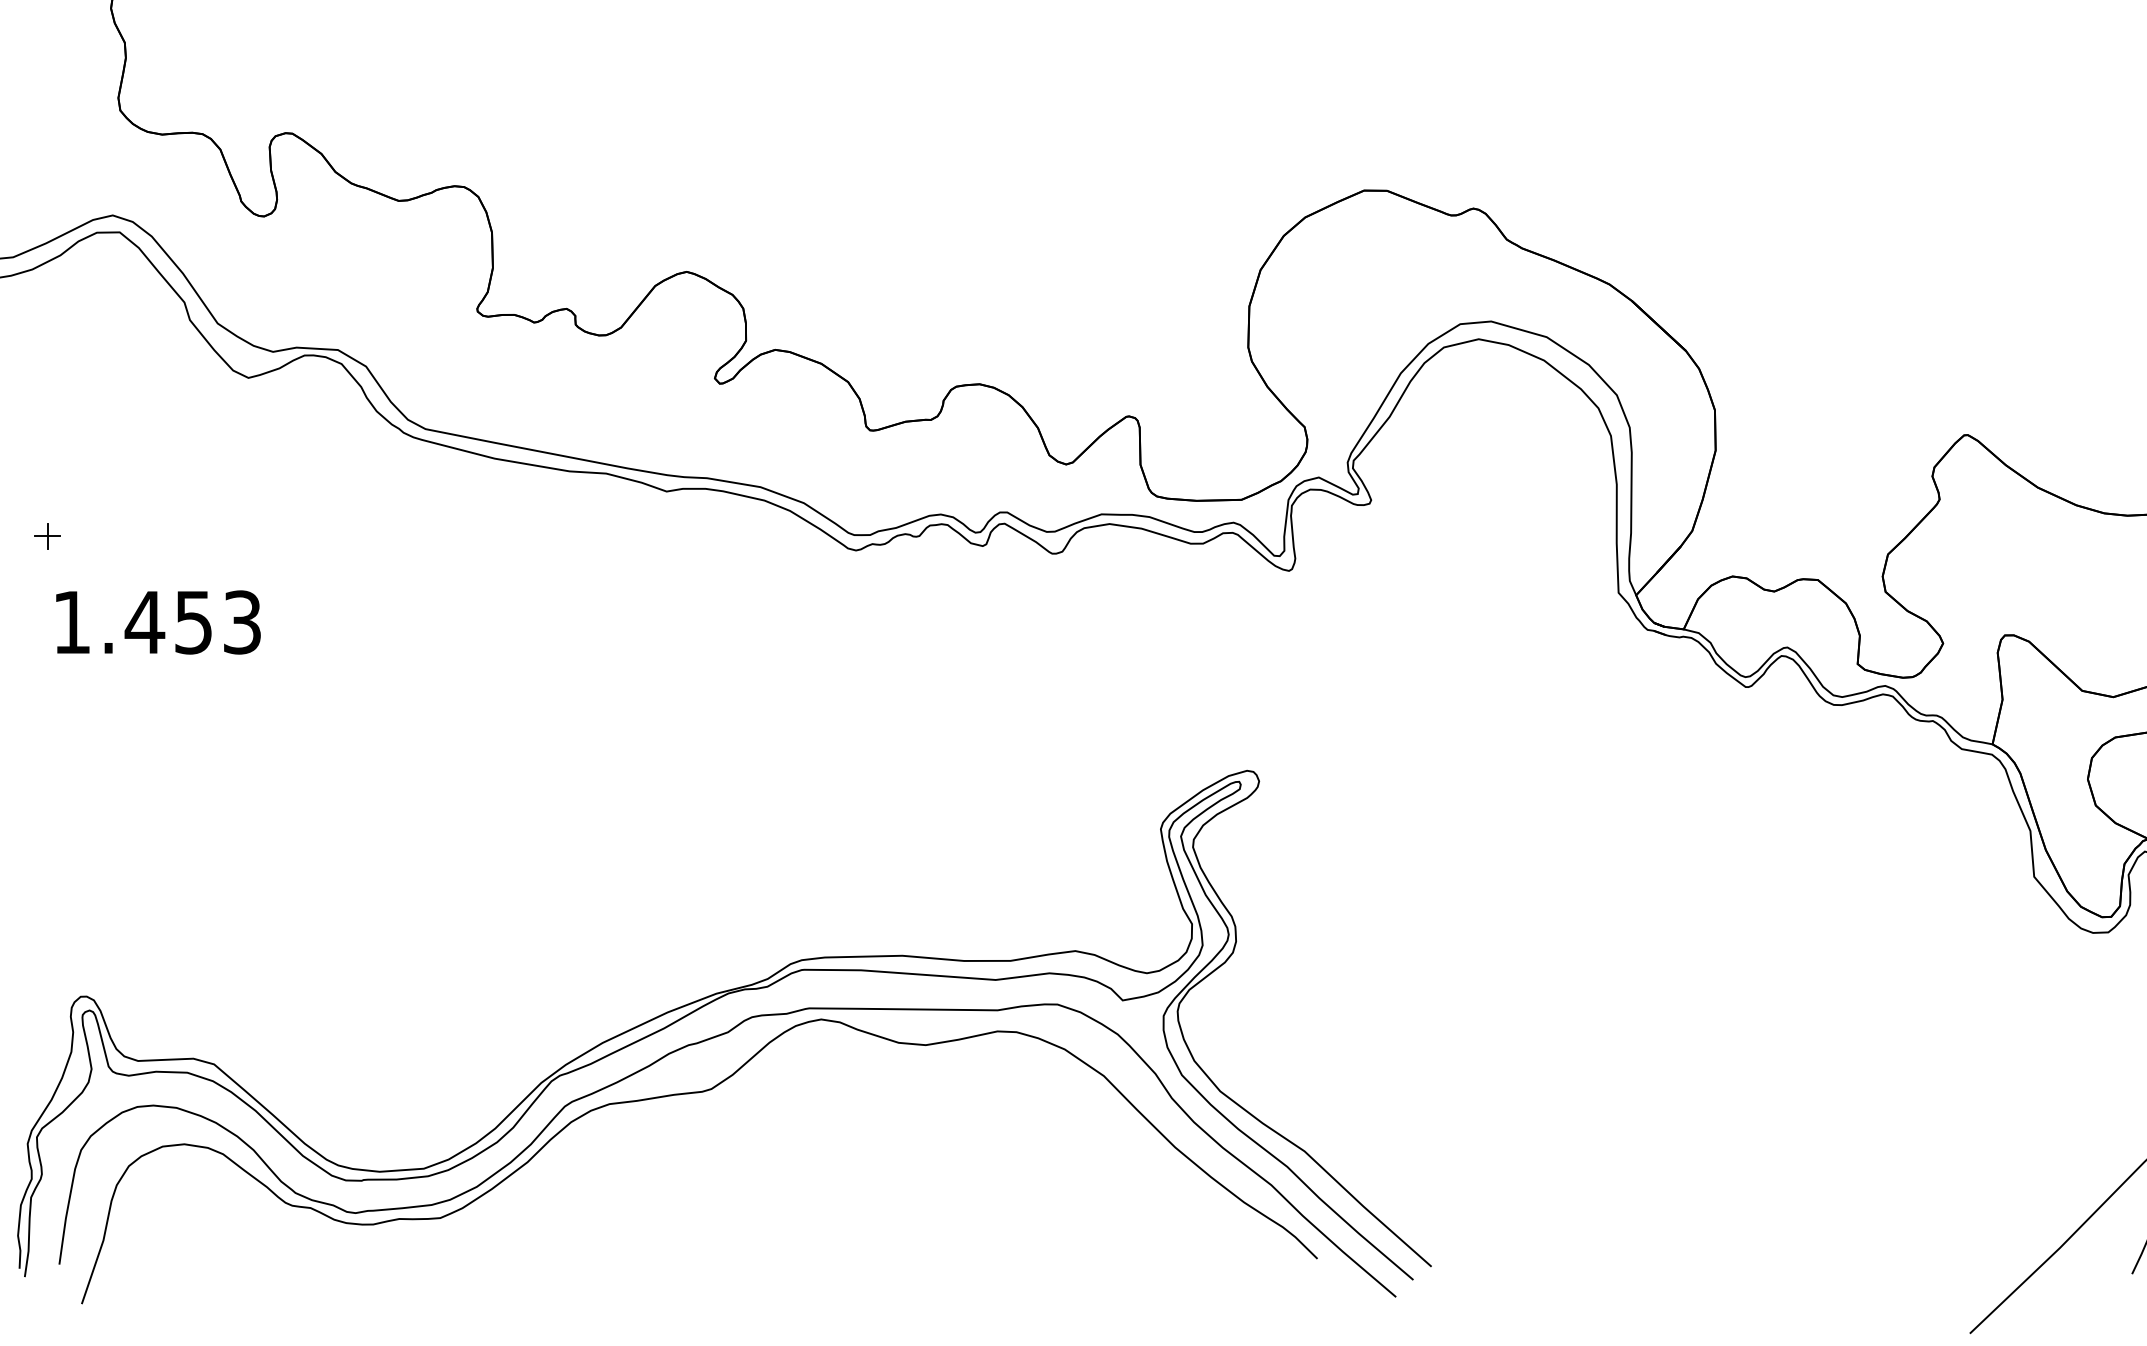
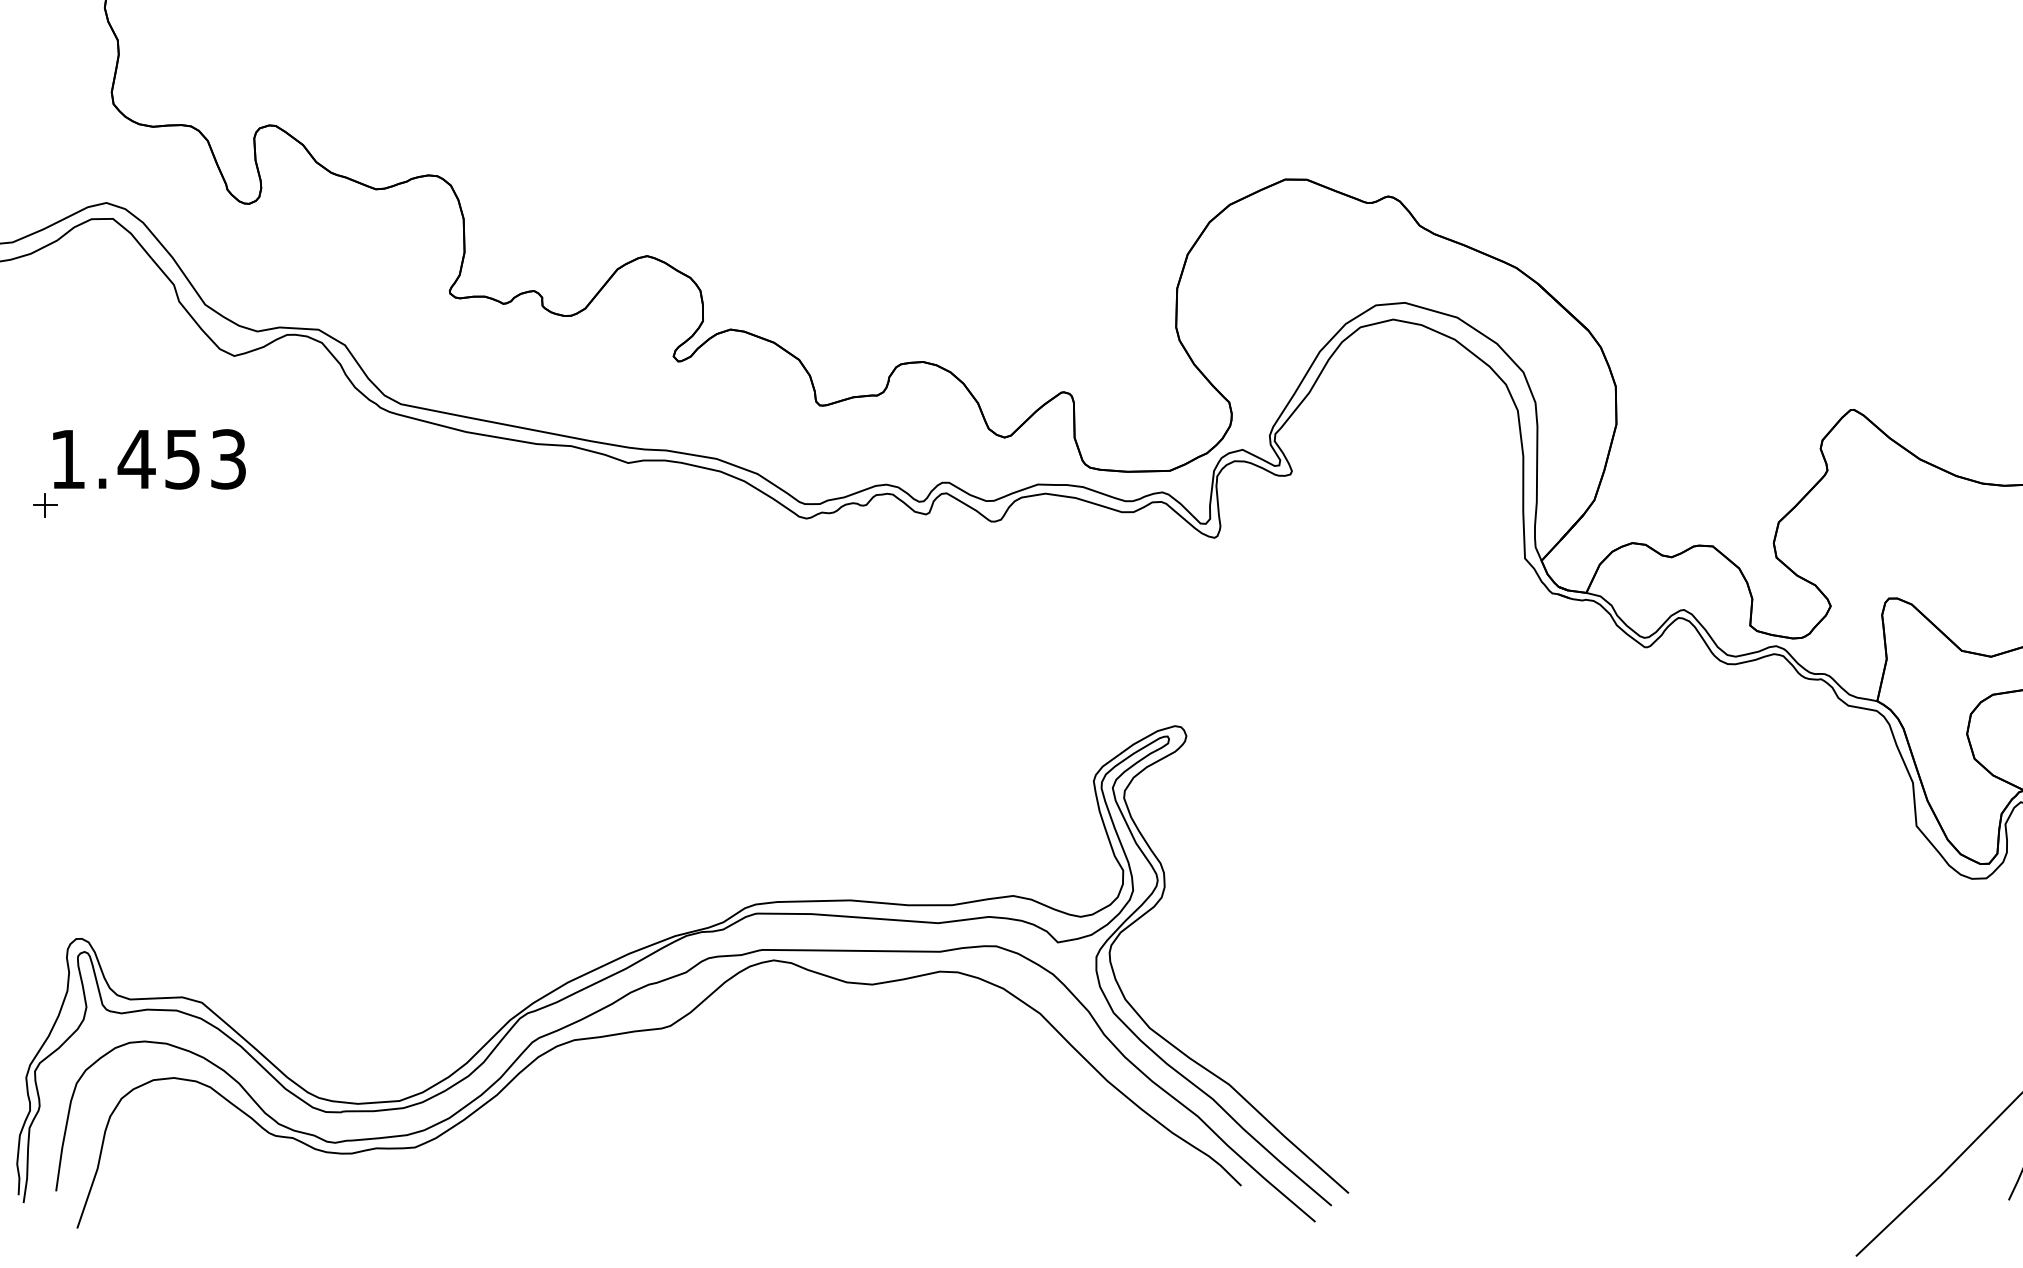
text: (158, 622) -> (149, 459), moved

